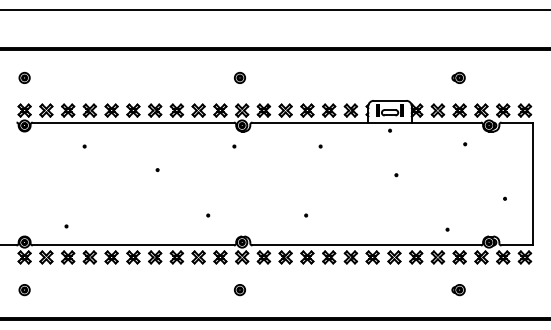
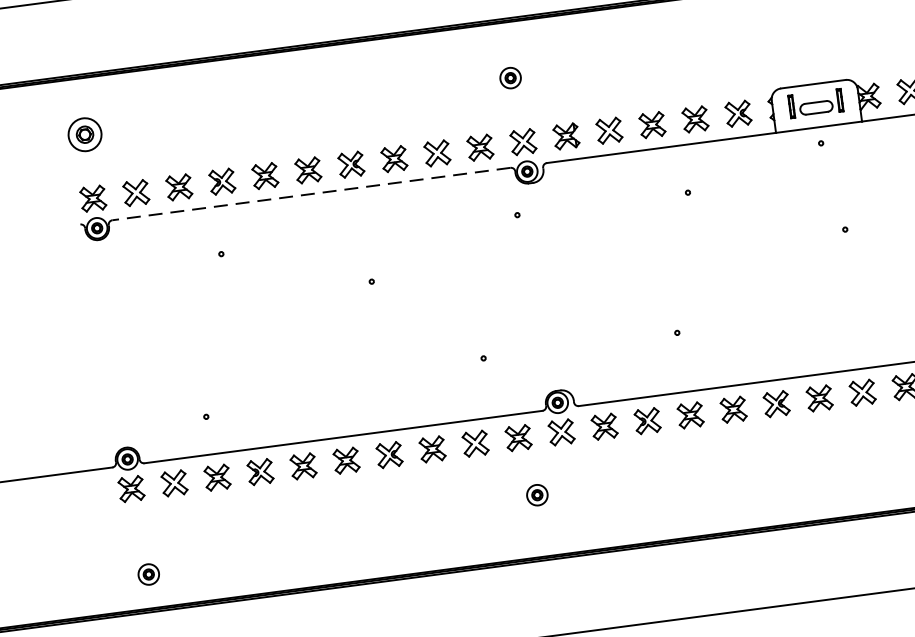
part: (24, 77) -> (84, 133), size x1.6
line: (133, 122) -> (311, 193), solid -> dashed
part: (24, 290) -> (148, 575), moved
part: (239, 290) -> (536, 496), moved

